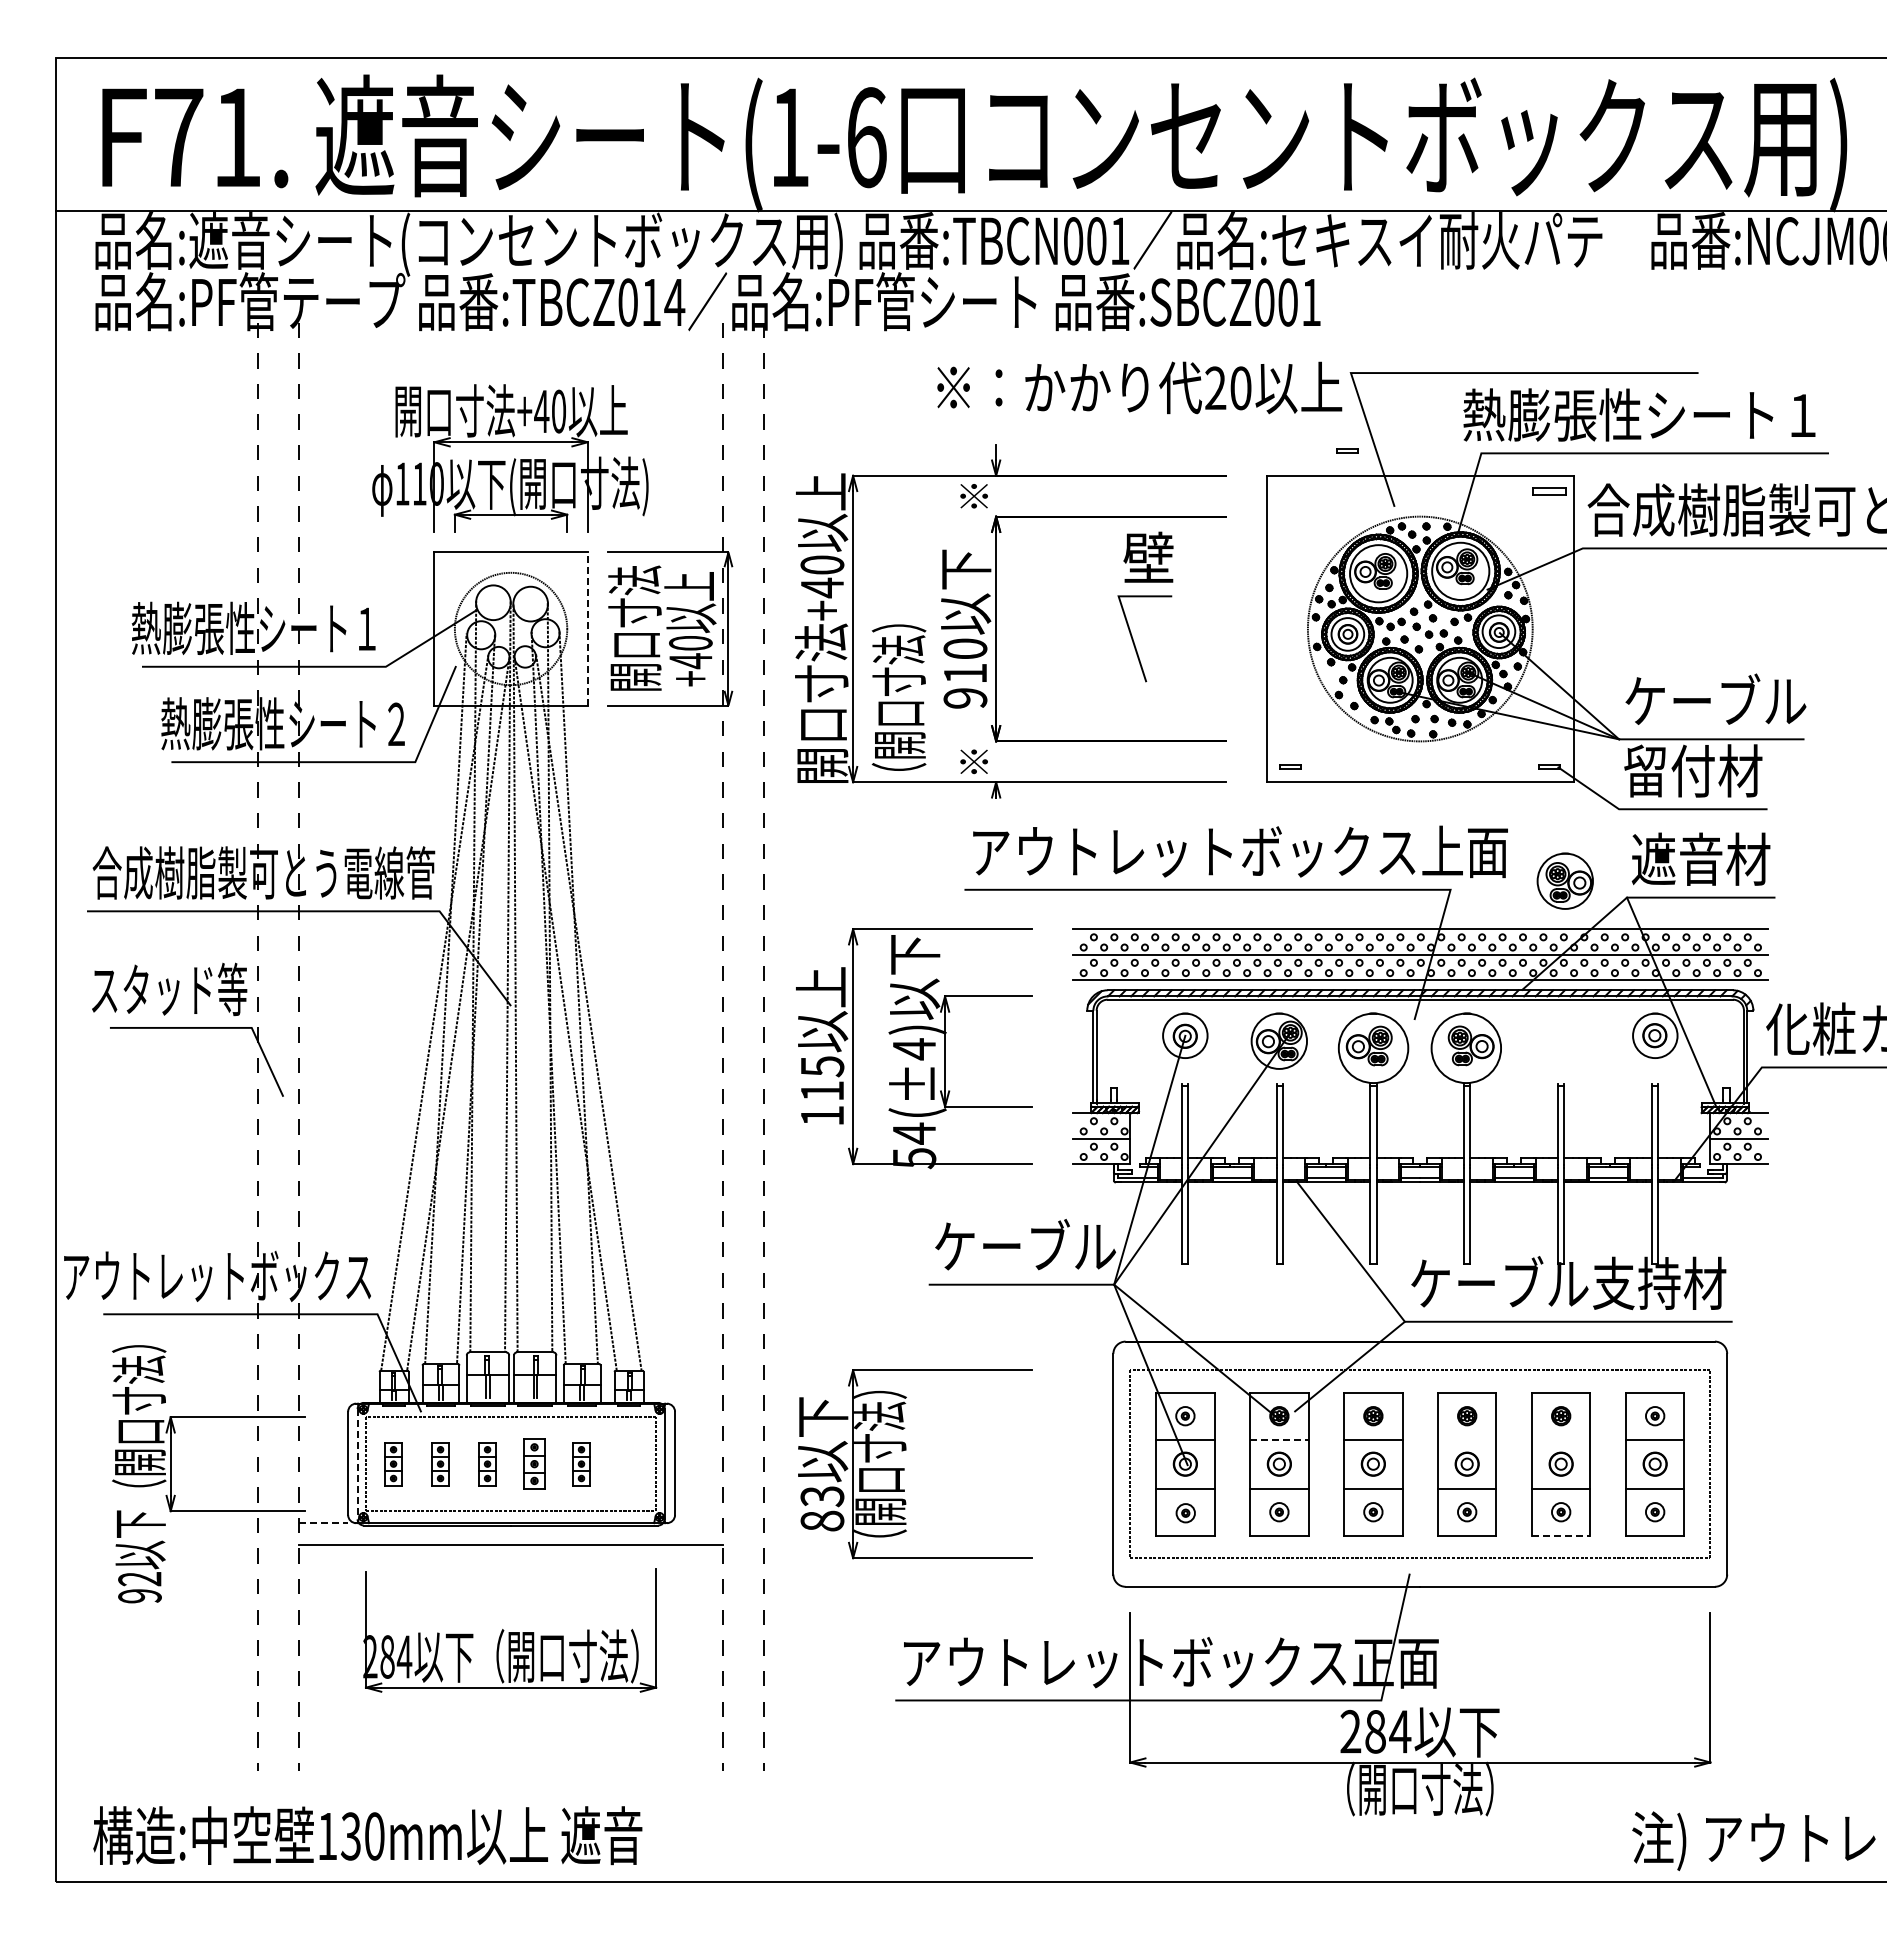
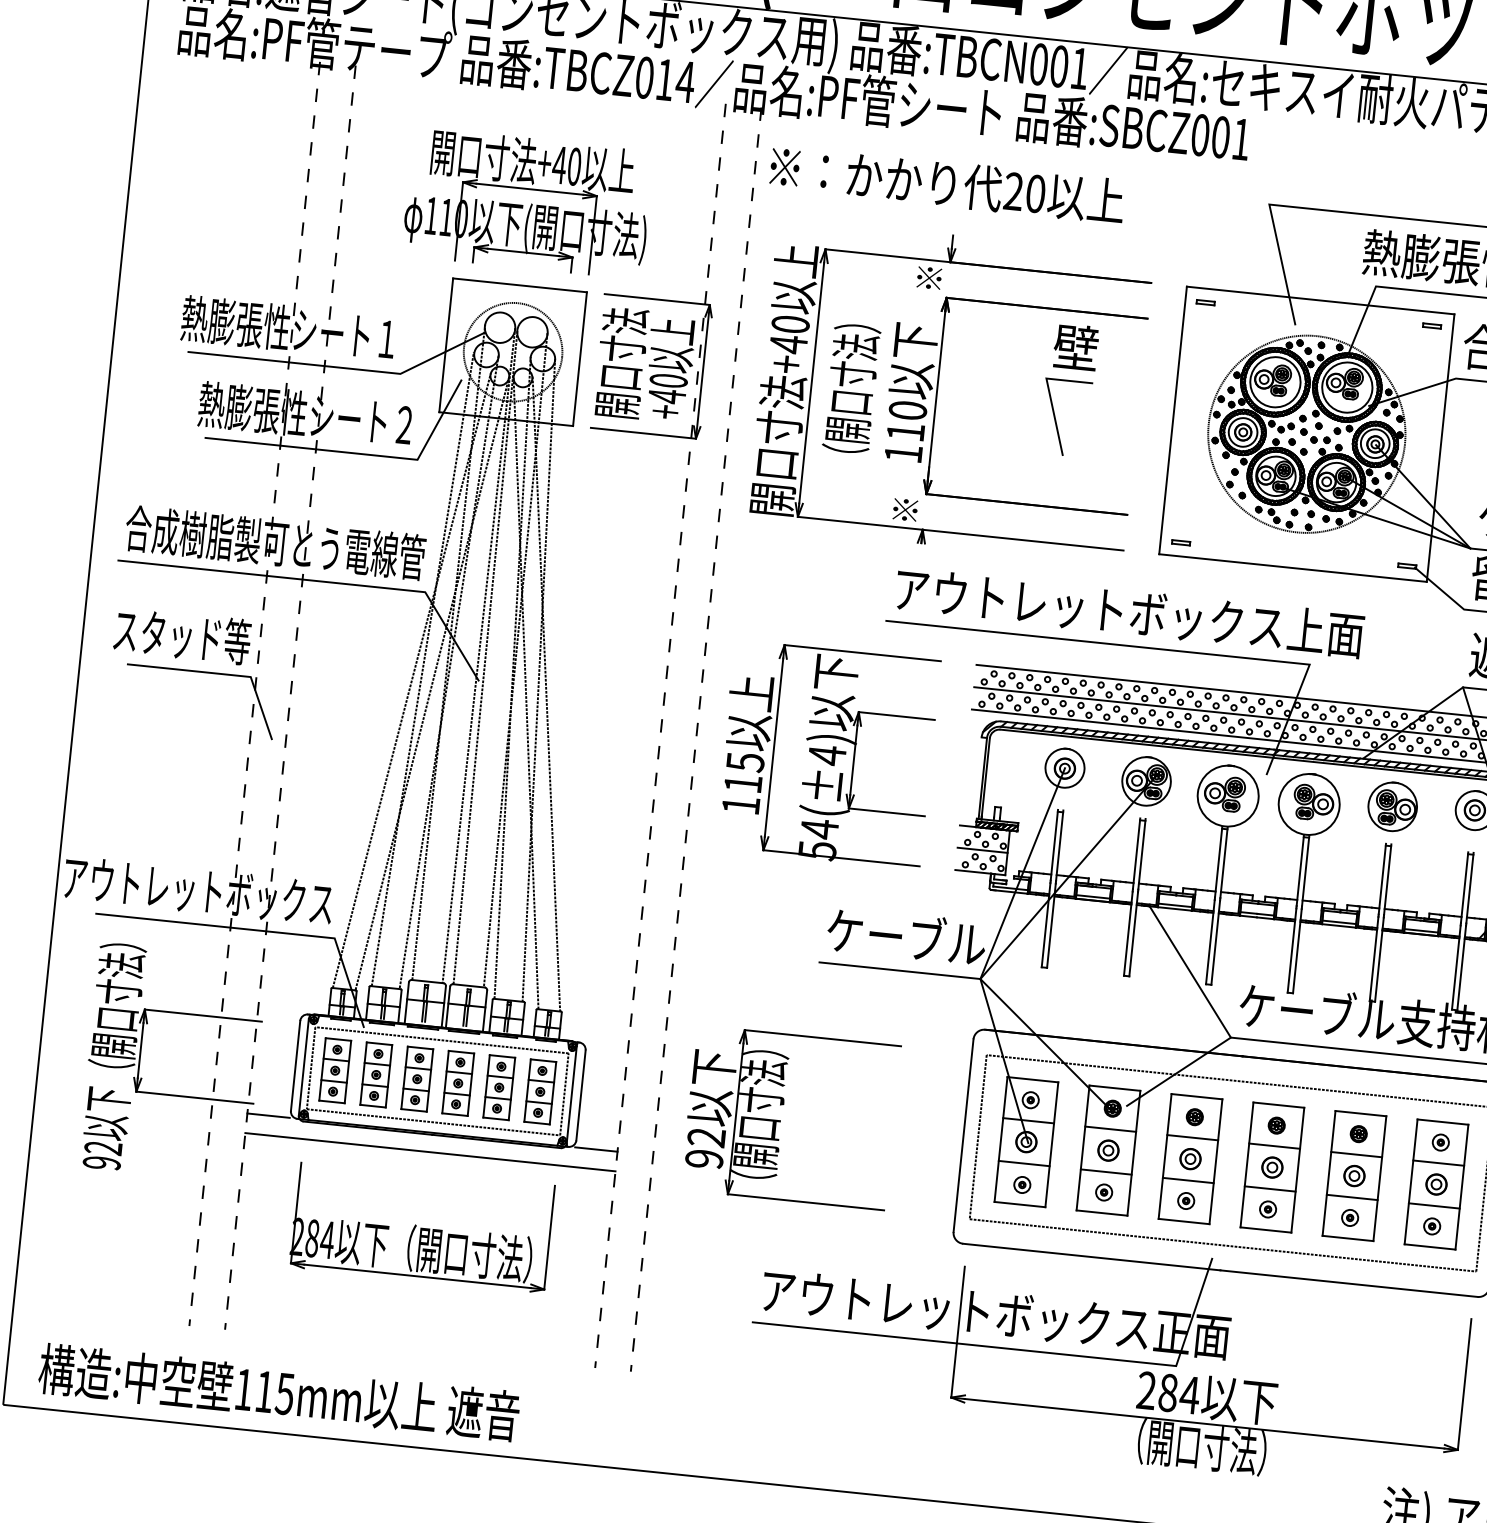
text: (1139, 387) -> (947, 184), moved
part: (1347, 450) -> (1205, 302), moved
part: (1549, 491) -> (1432, 325), size x0.62
line: (587, 629) -> (579, 359), dashed -> solid
text: (898, 697) -> (851, 388), moved
text: (965, 698) -> (903, 453), 910 -> 110
part: (1564, 880) -> (1392, 806), moved
line: (1279, 1439) -> (1110, 1129), dashed -> solid
line: (1467, 1439) -> (1274, 1146), added
line: (1561, 1439) -> (1356, 1154), added
part: (393, 1463) -> (335, 1070), size x1.67
part: (440, 1463) -> (376, 1074), size x1.67
part: (487, 1463) -> (417, 1078), size x1.67
part: (534, 1463) -> (458, 1082), size x1.43
part: (581, 1463) -> (499, 1087), size x1.67
part: (628, 1463) -> (540, 1091), added
line: (357, 1464) -> (303, 1067), dashed -> solid
text: (822, 1508) -> (705, 1148), 83 -> 92
line: (323, 1522) -> (268, 1115), dashed -> solid
line: (698, 1522) -> (596, 1149), added
line: (1561, 1535) -> (1348, 1238), dashed -> solid
text: (362, 1836) -> (274, 1392), 130mm -> 115mm

